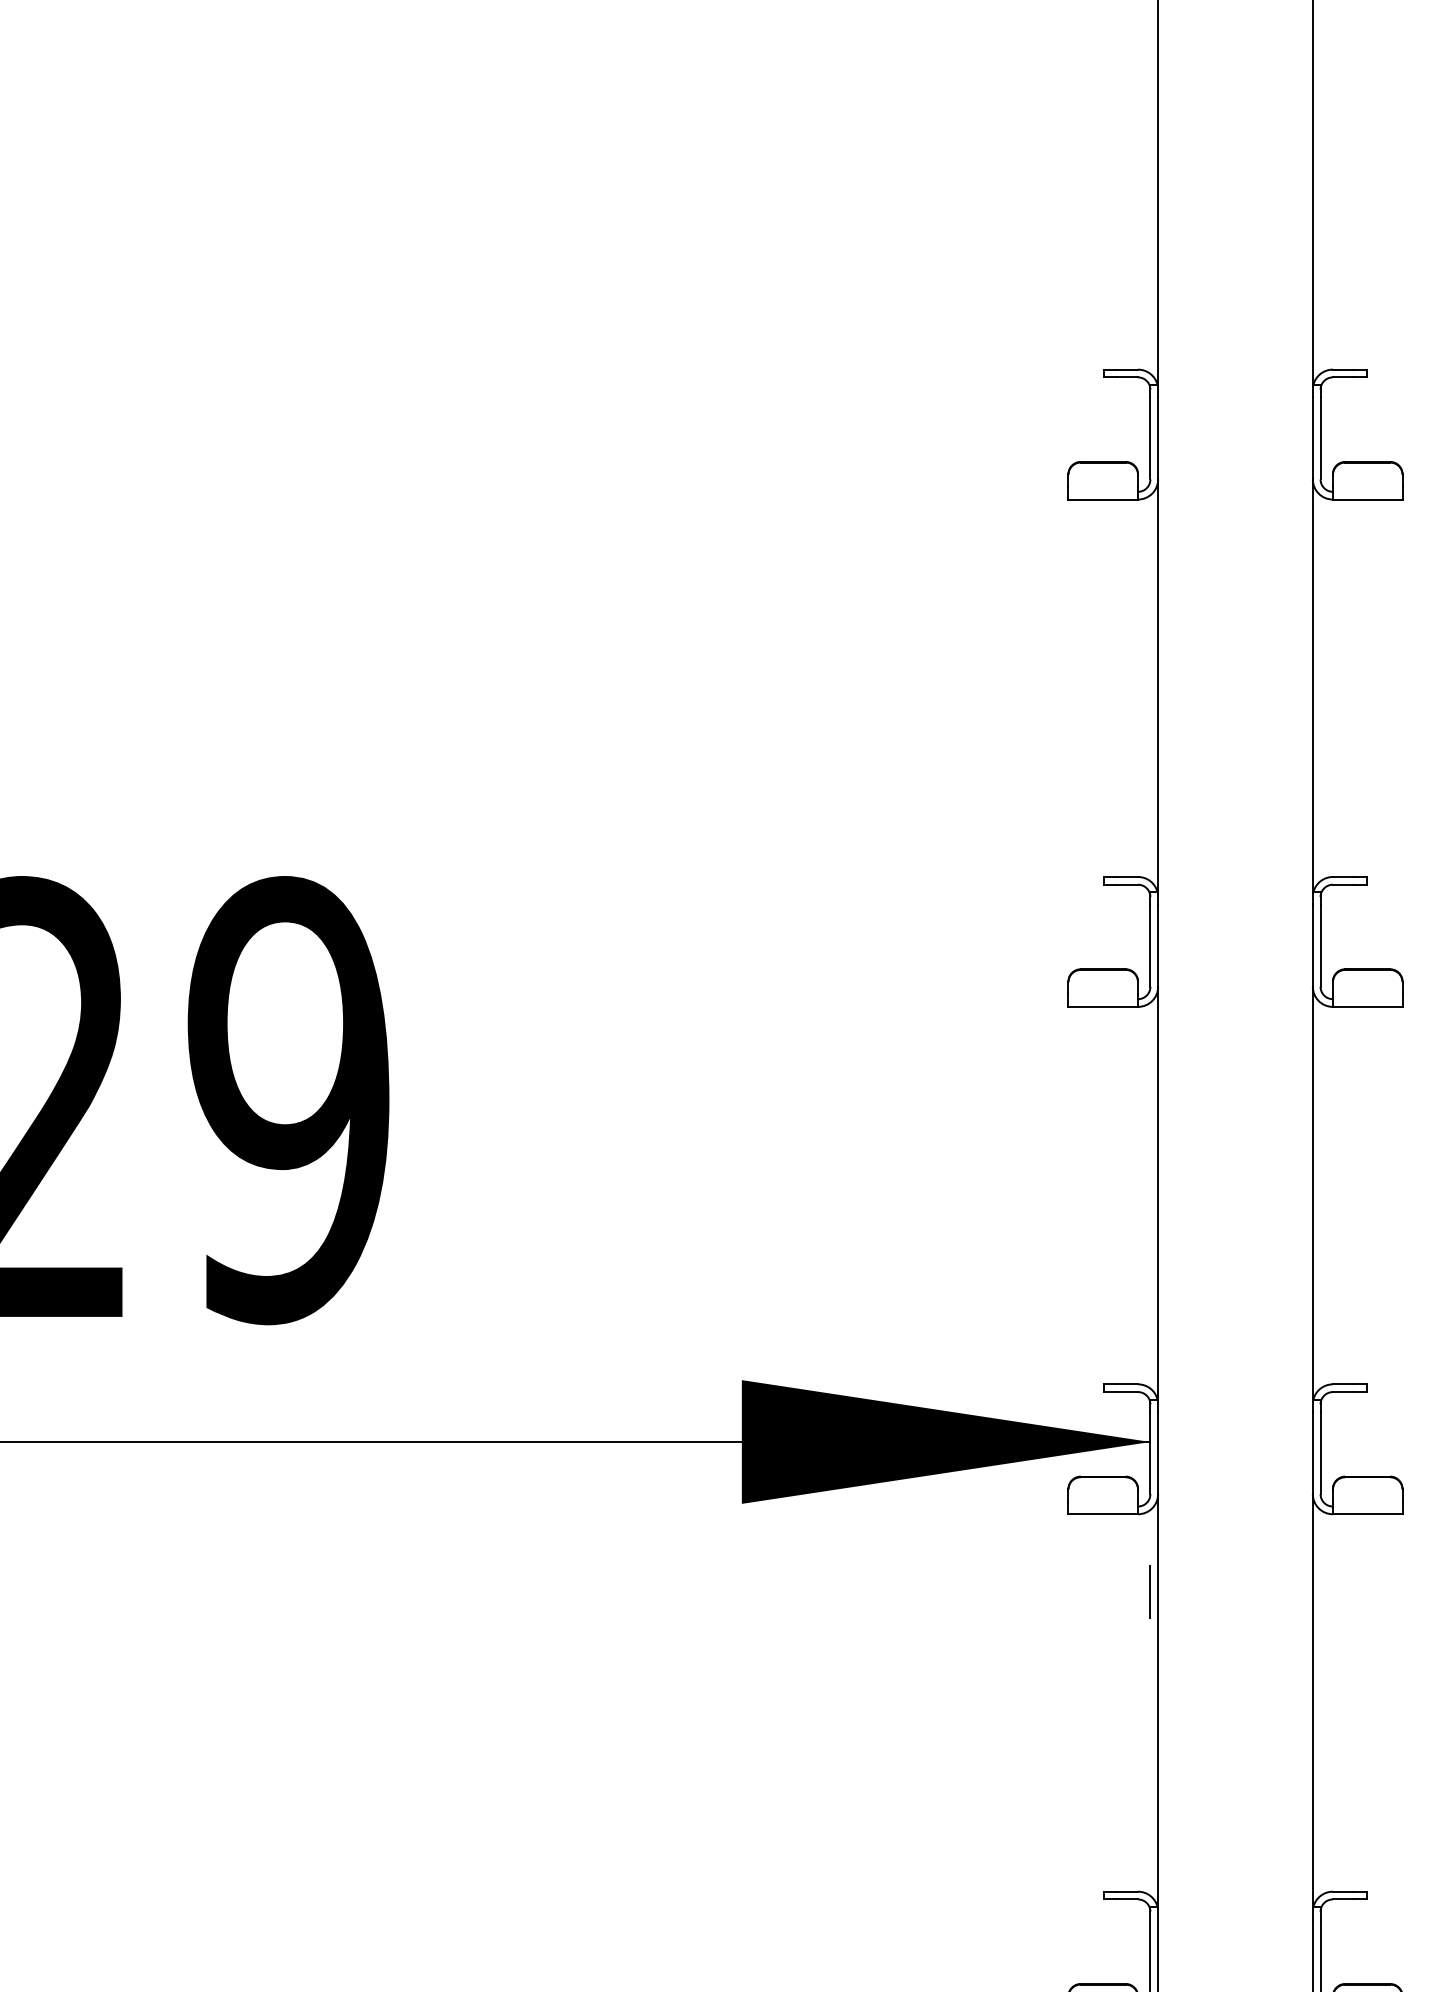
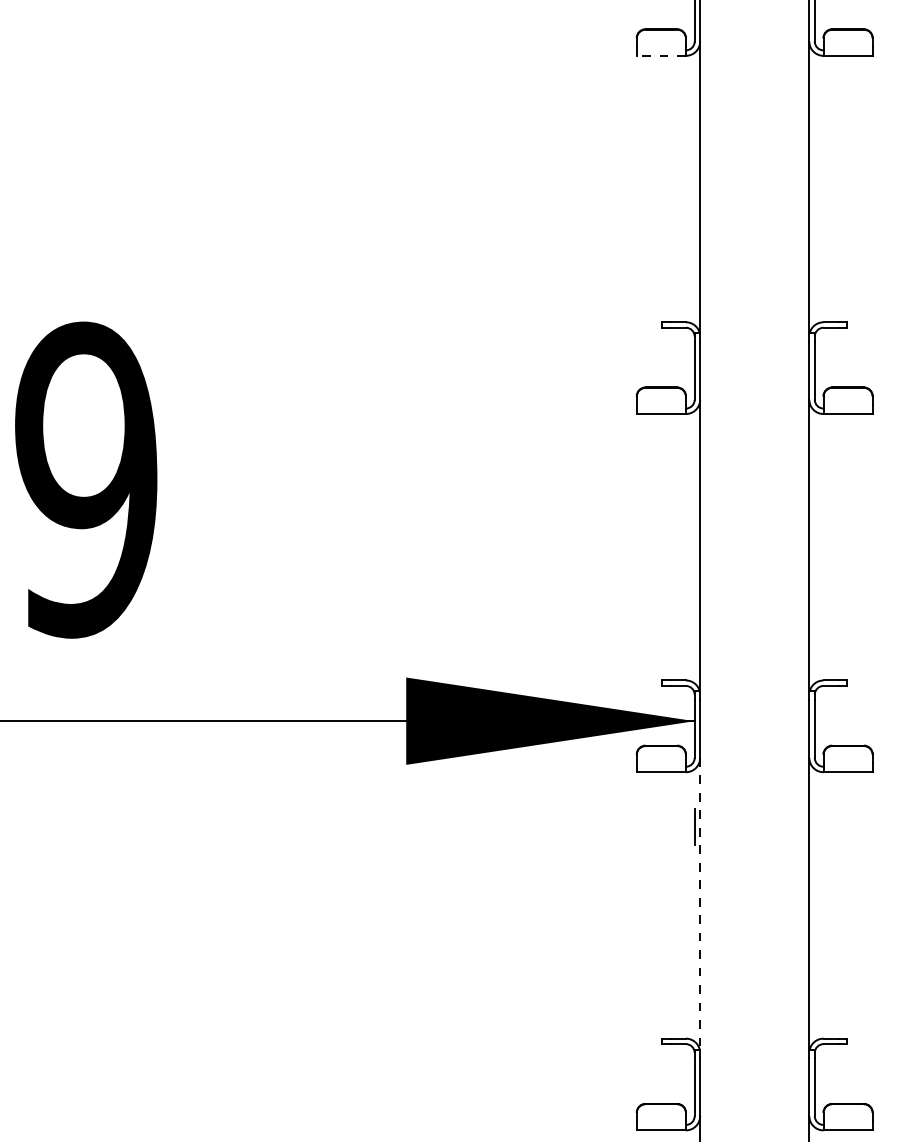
line: (1103, 499) -> (661, 55), solid -> dashed
line: (1158, 1700) -> (700, 903), solid -> dashed

